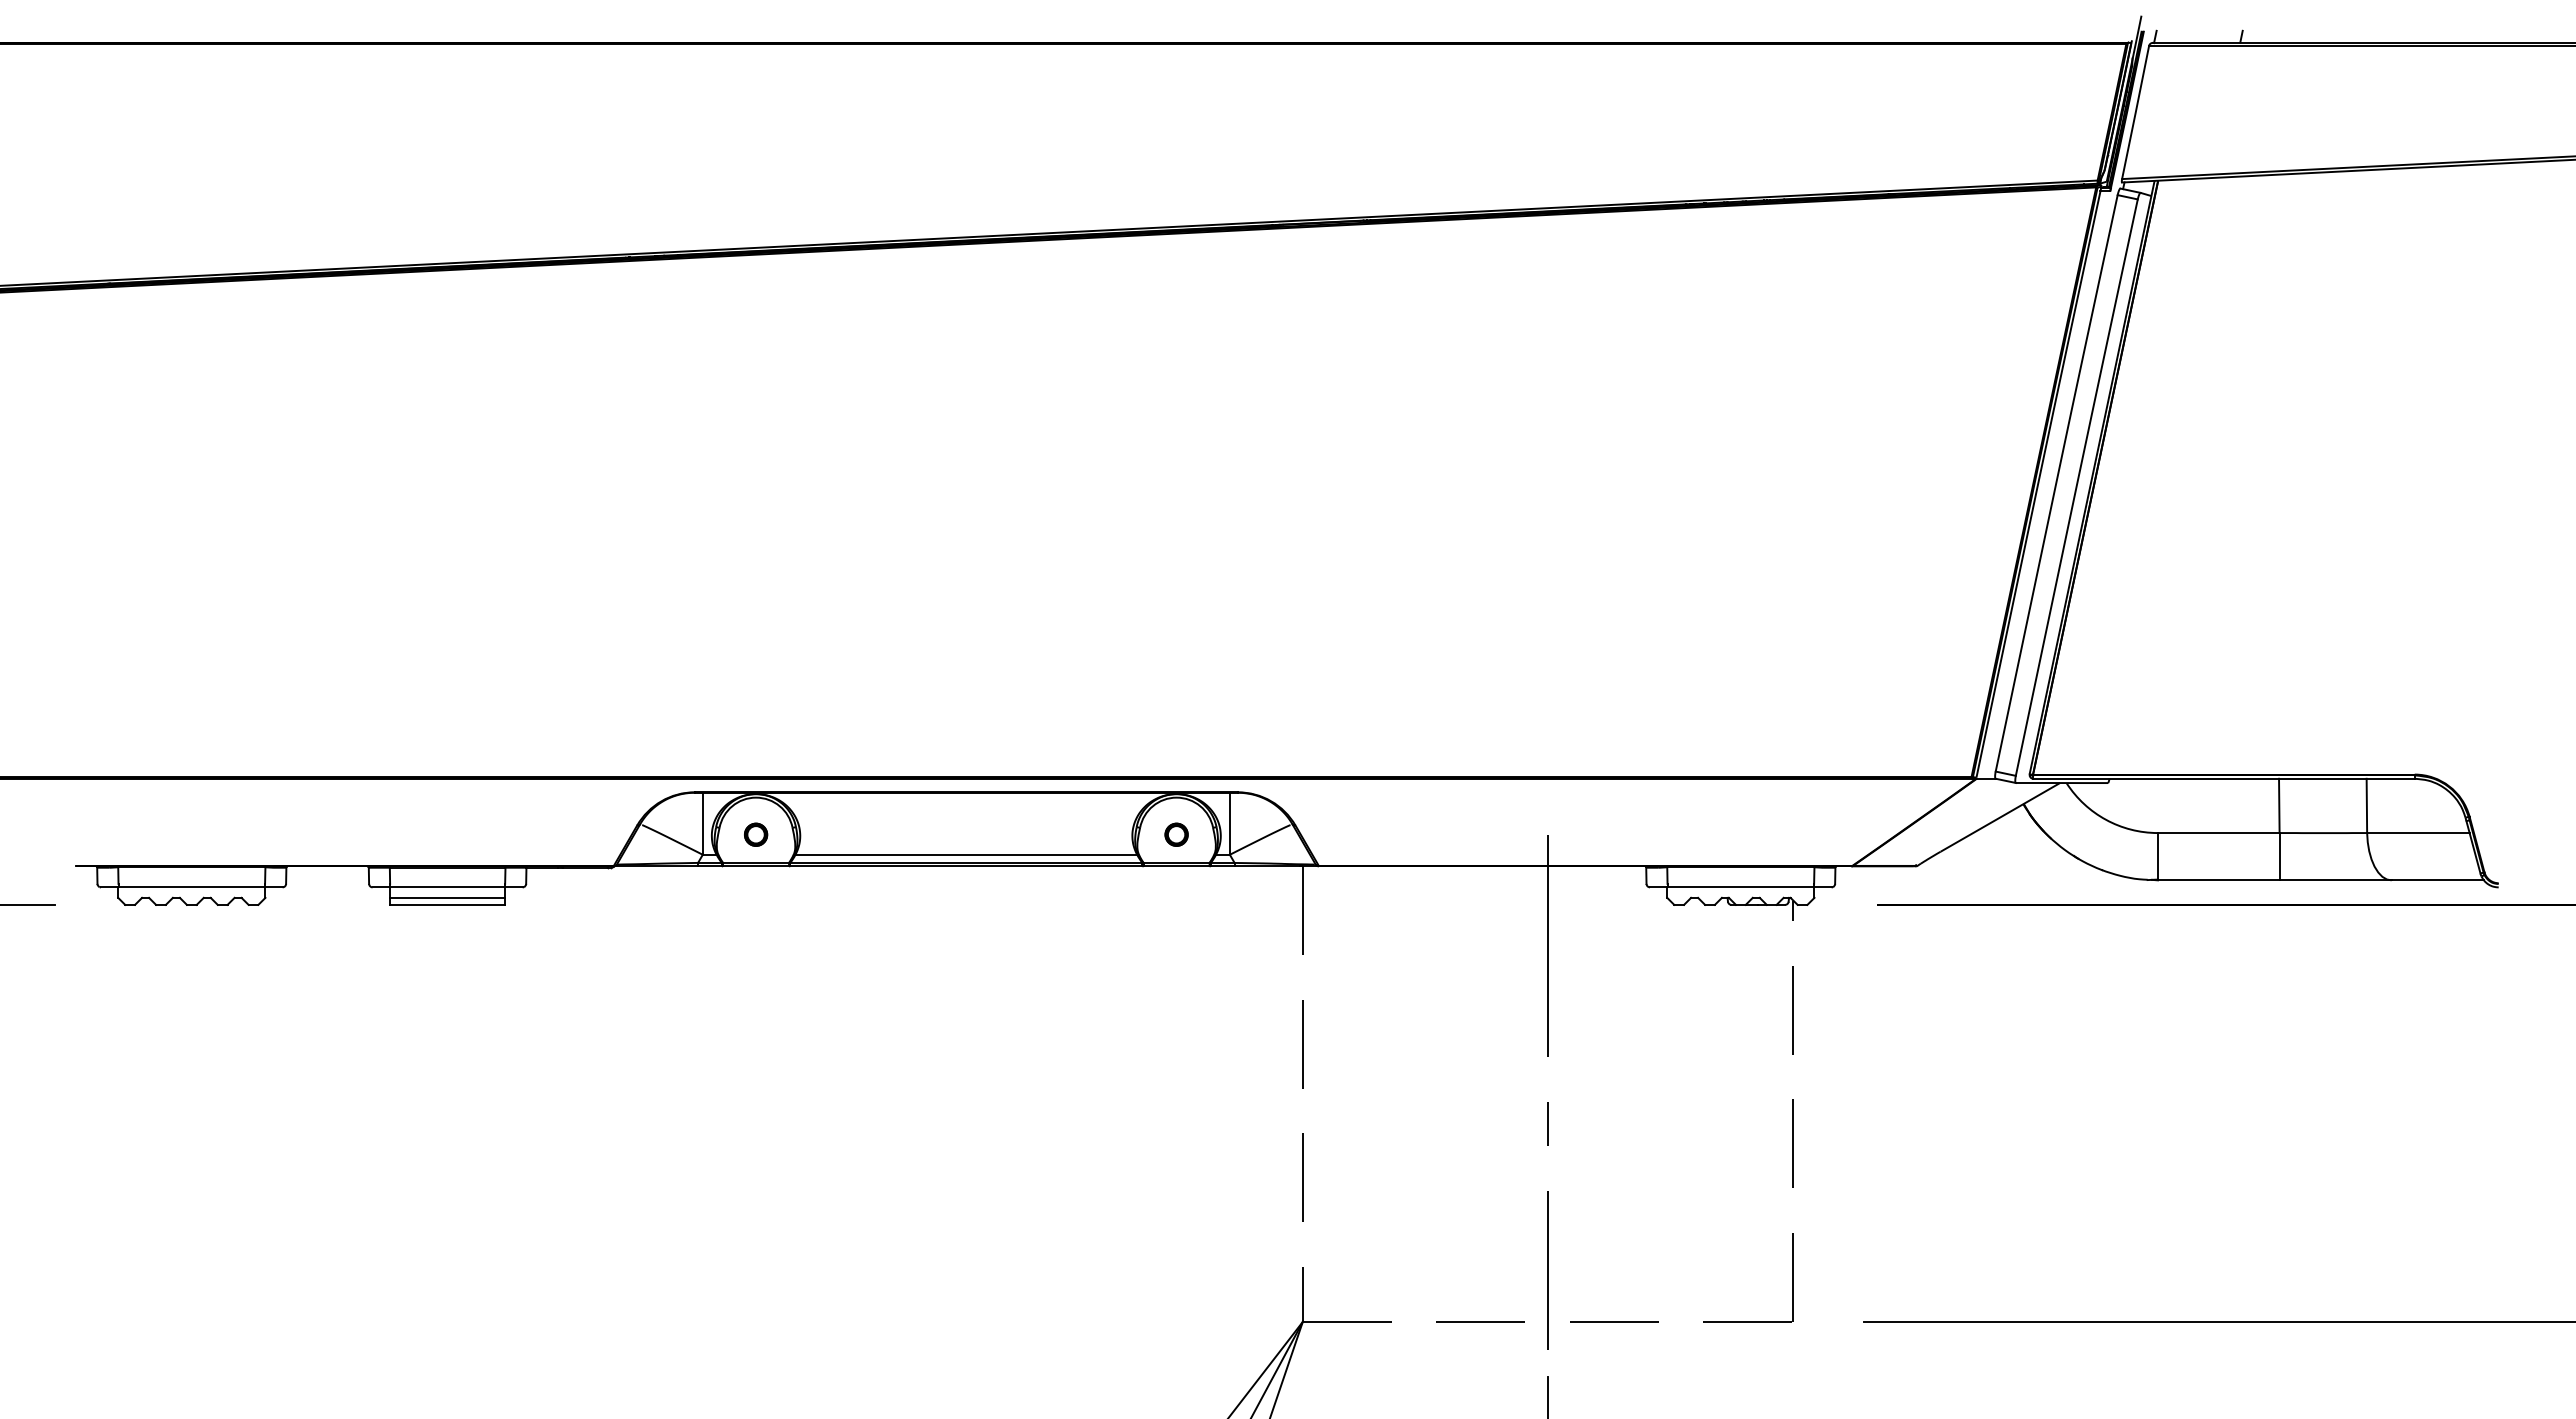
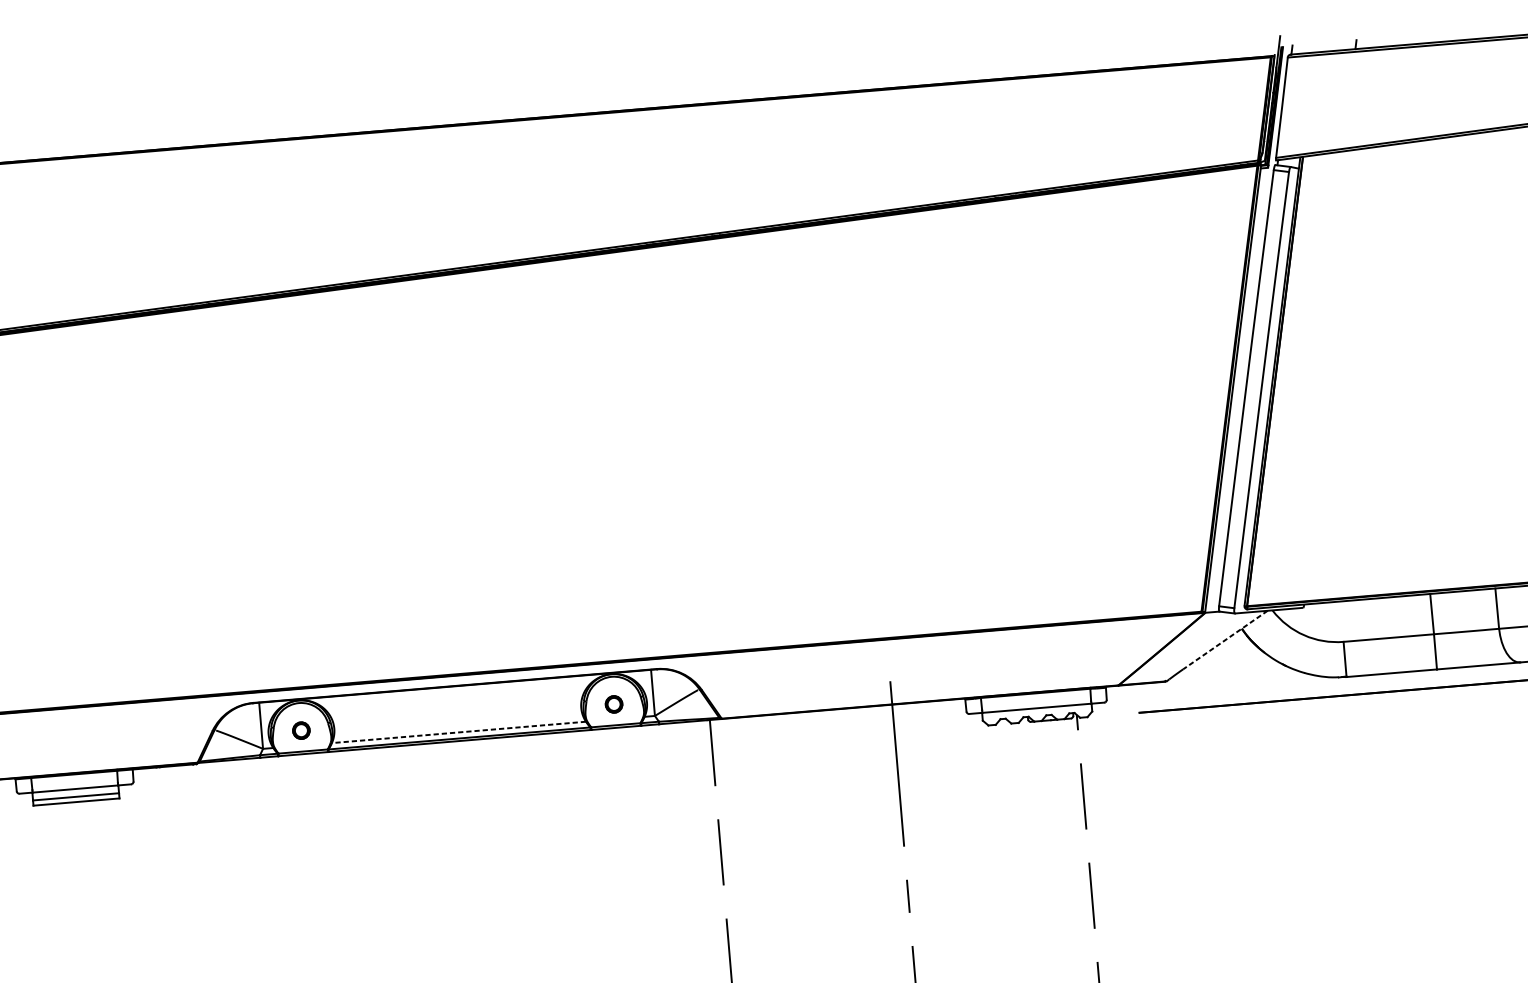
line: (1999, 817) -> (1224, 640), solid -> dashed
line: (966, 854) -> (459, 732), solid -> dashed

